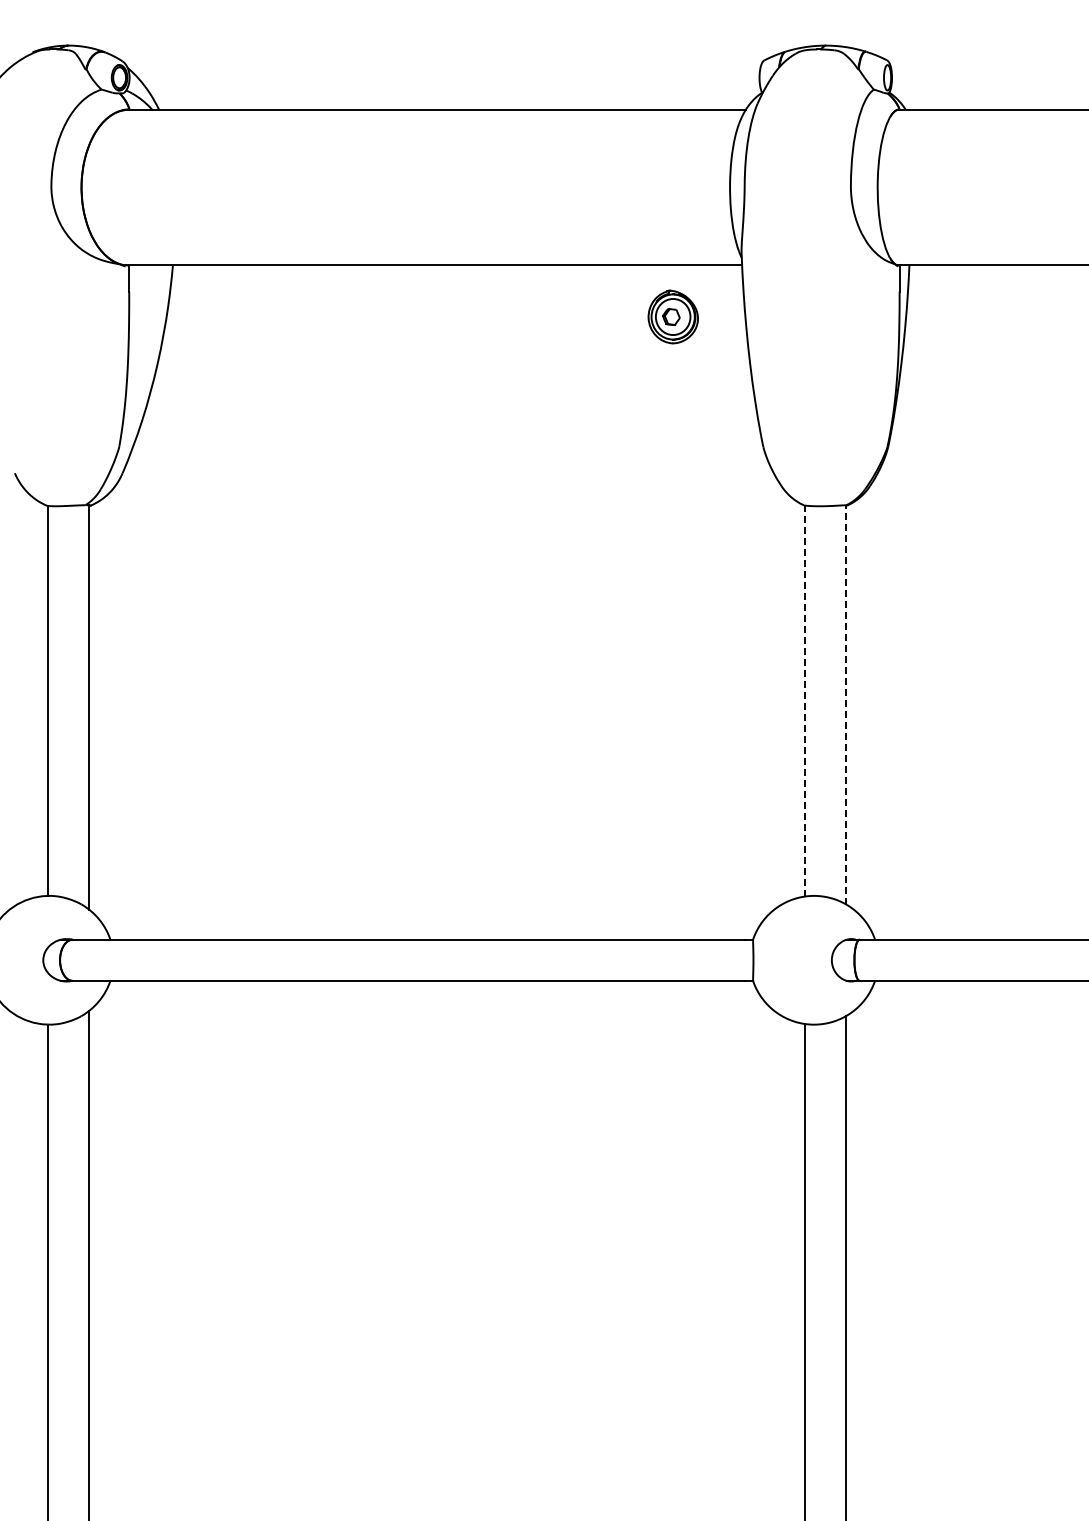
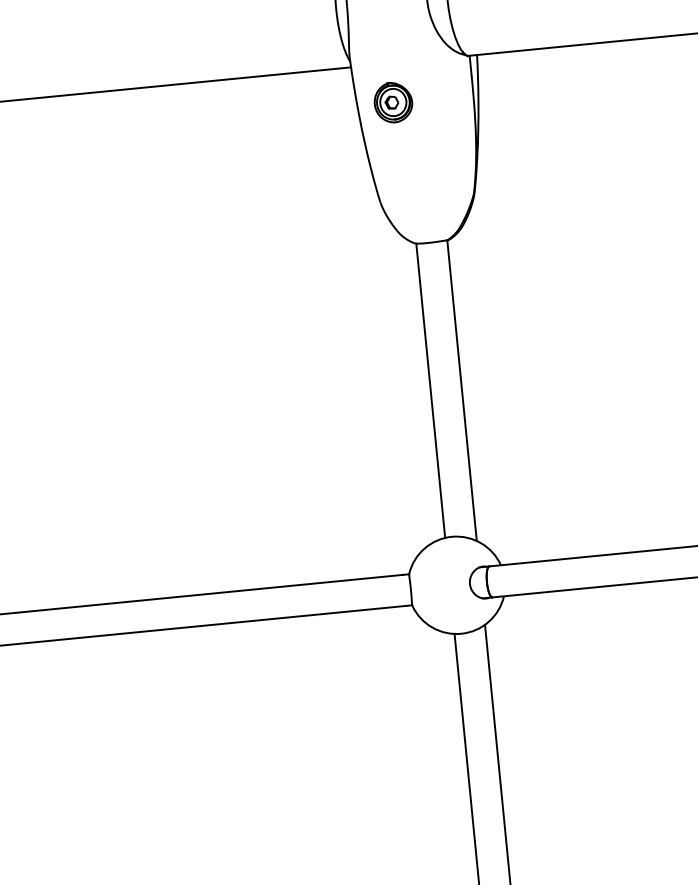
part: (672, 316) -> (392, 102), moved
line: (805, 700) -> (430, 390), dashed -> solid
line: (846, 704) -> (462, 390), dashed -> solid

